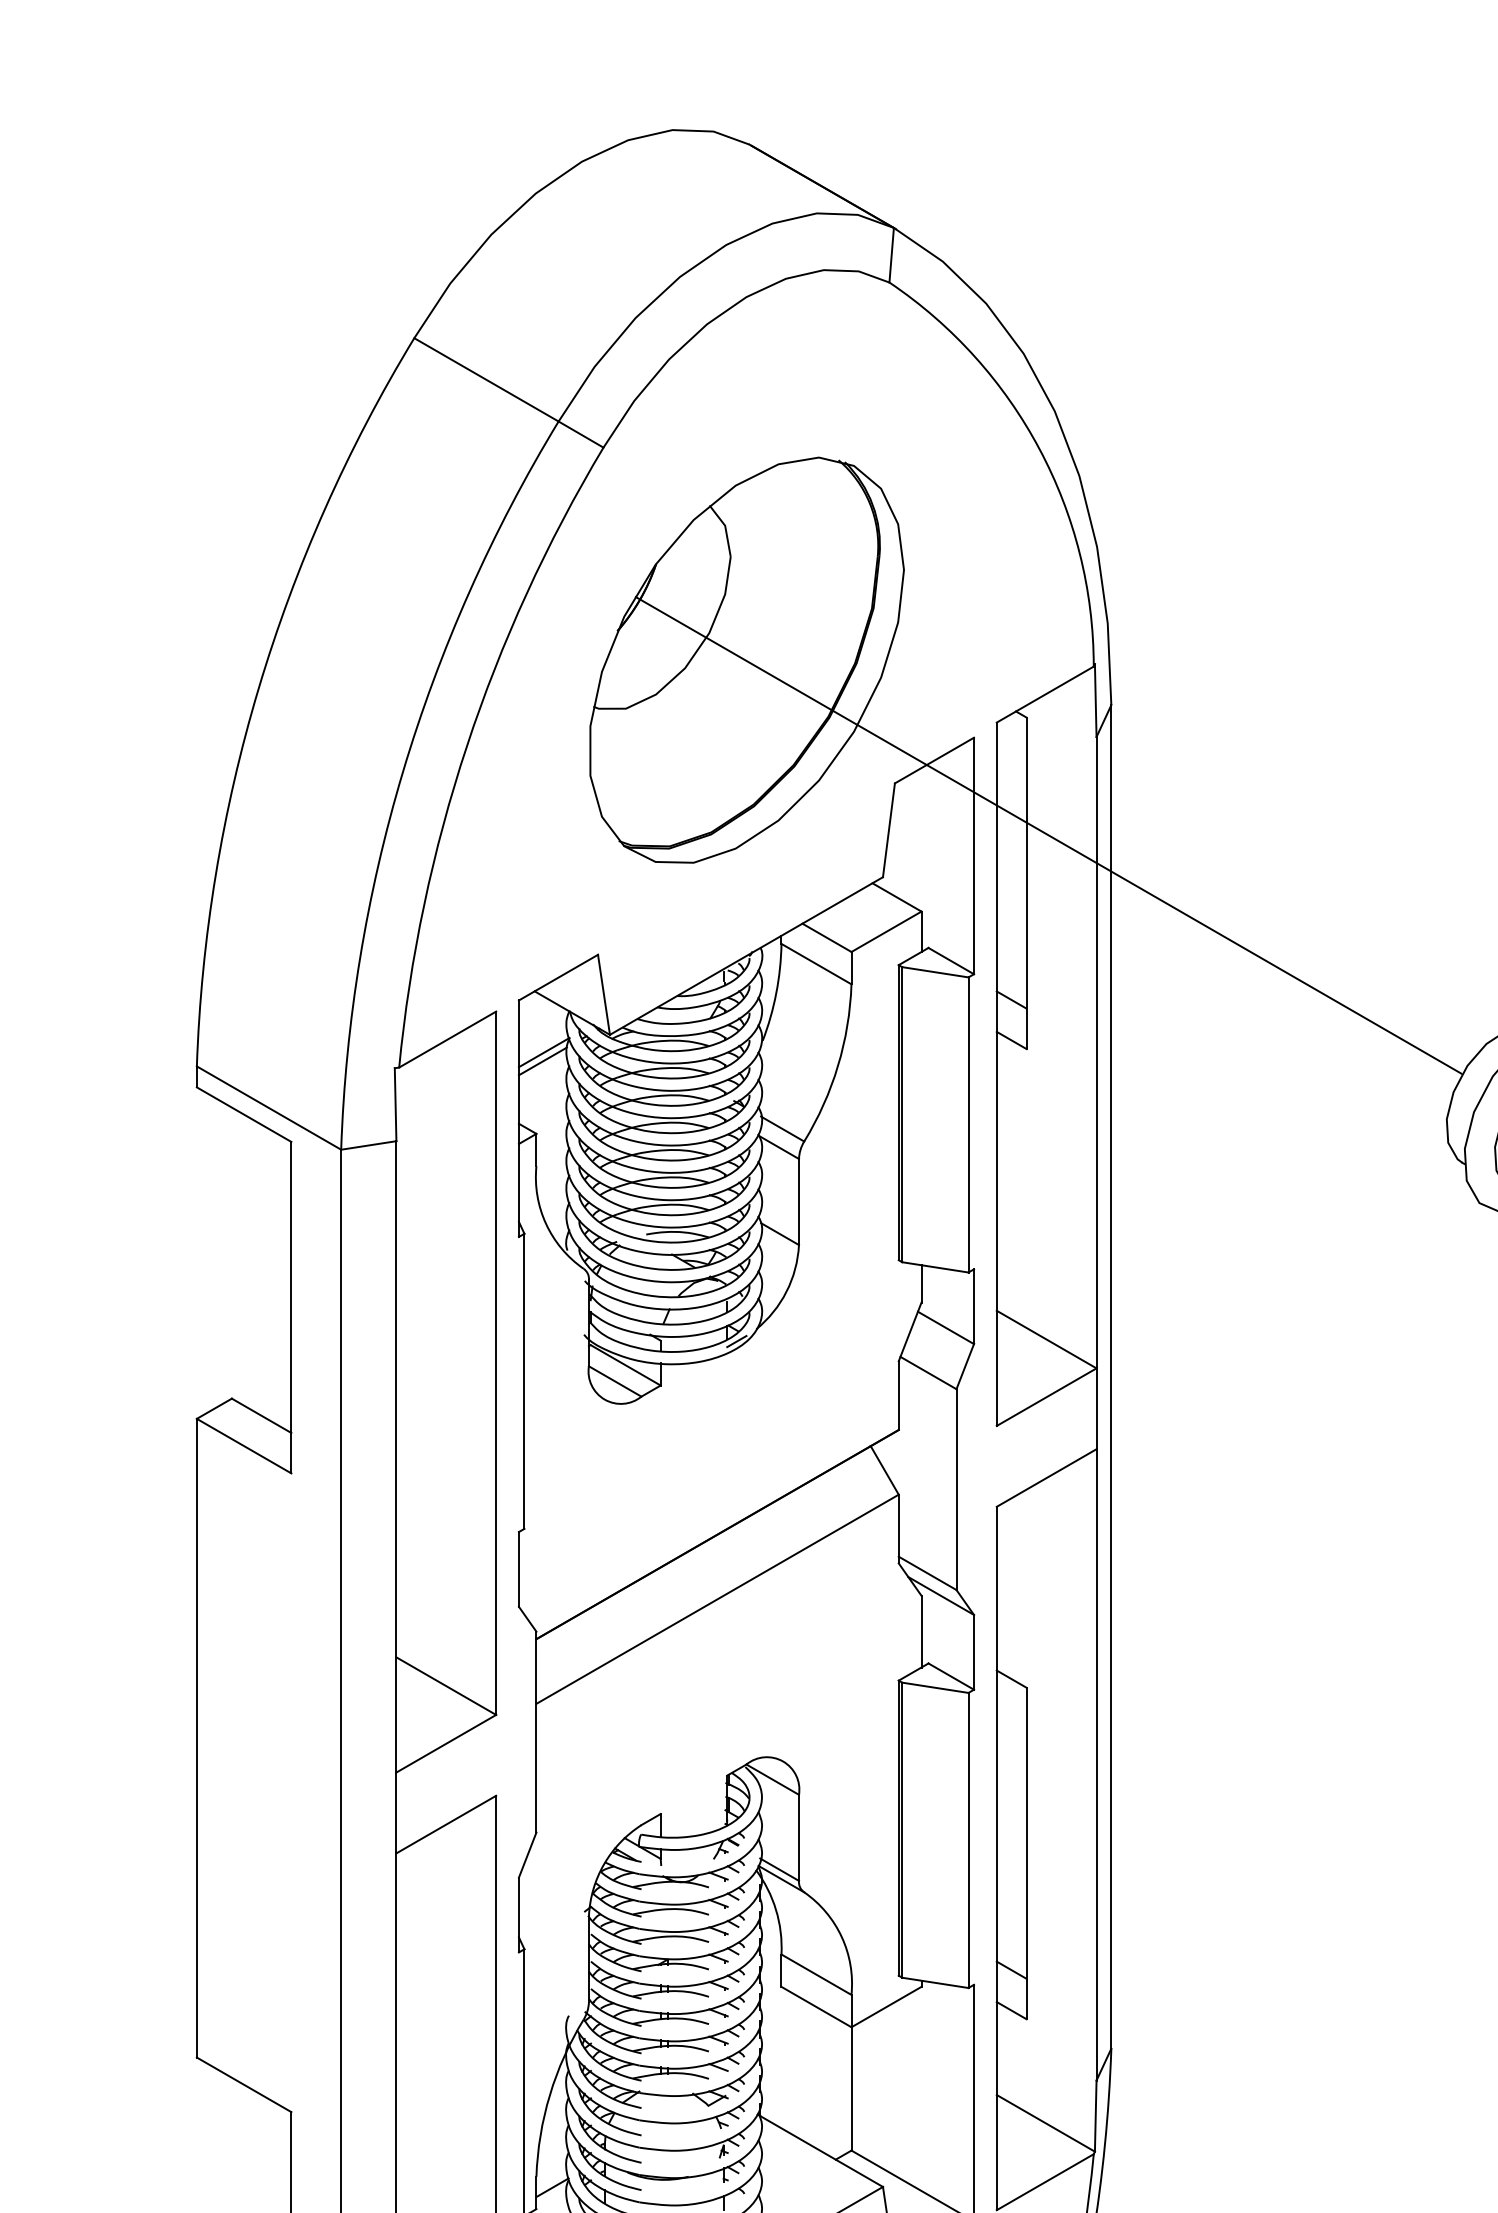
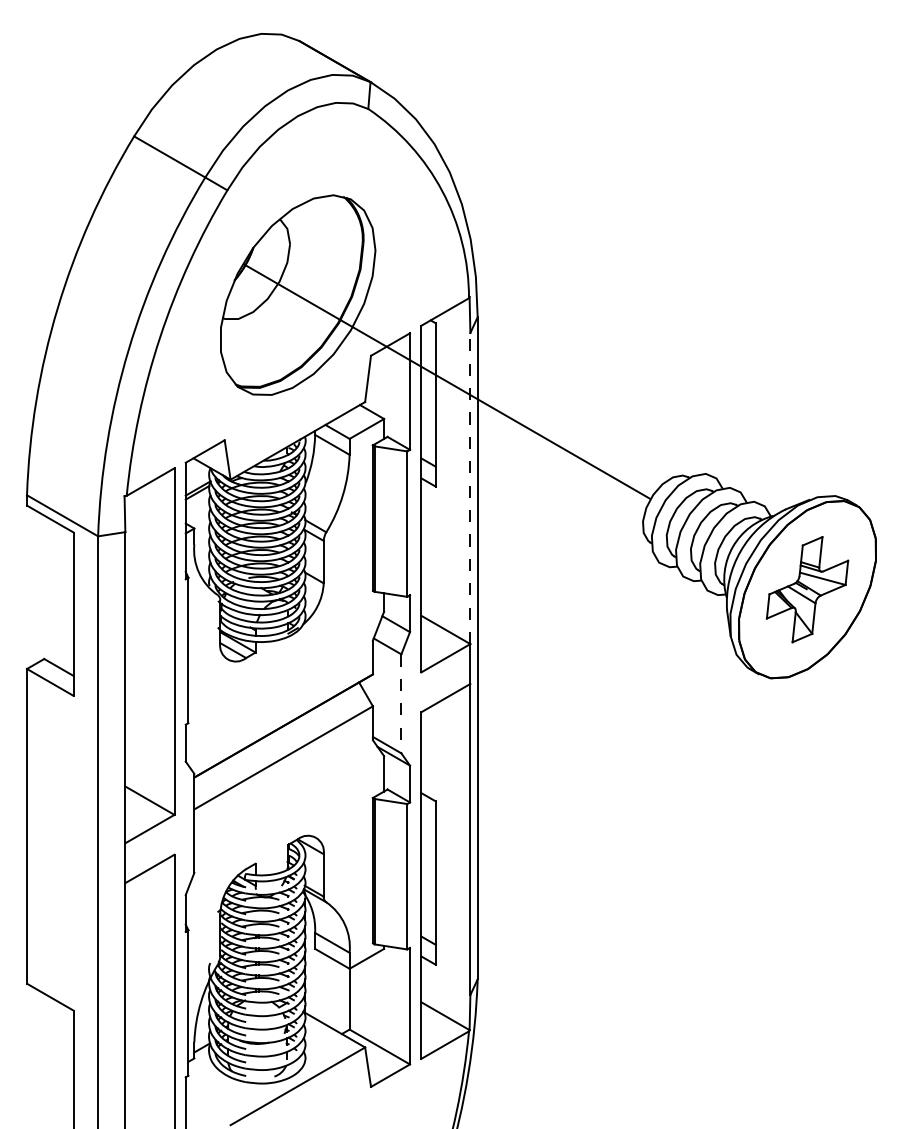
line: (1096, 1052) -> (470, 488), solid -> dashed
line: (956, 1490) -> (401, 704), solid -> dashed

